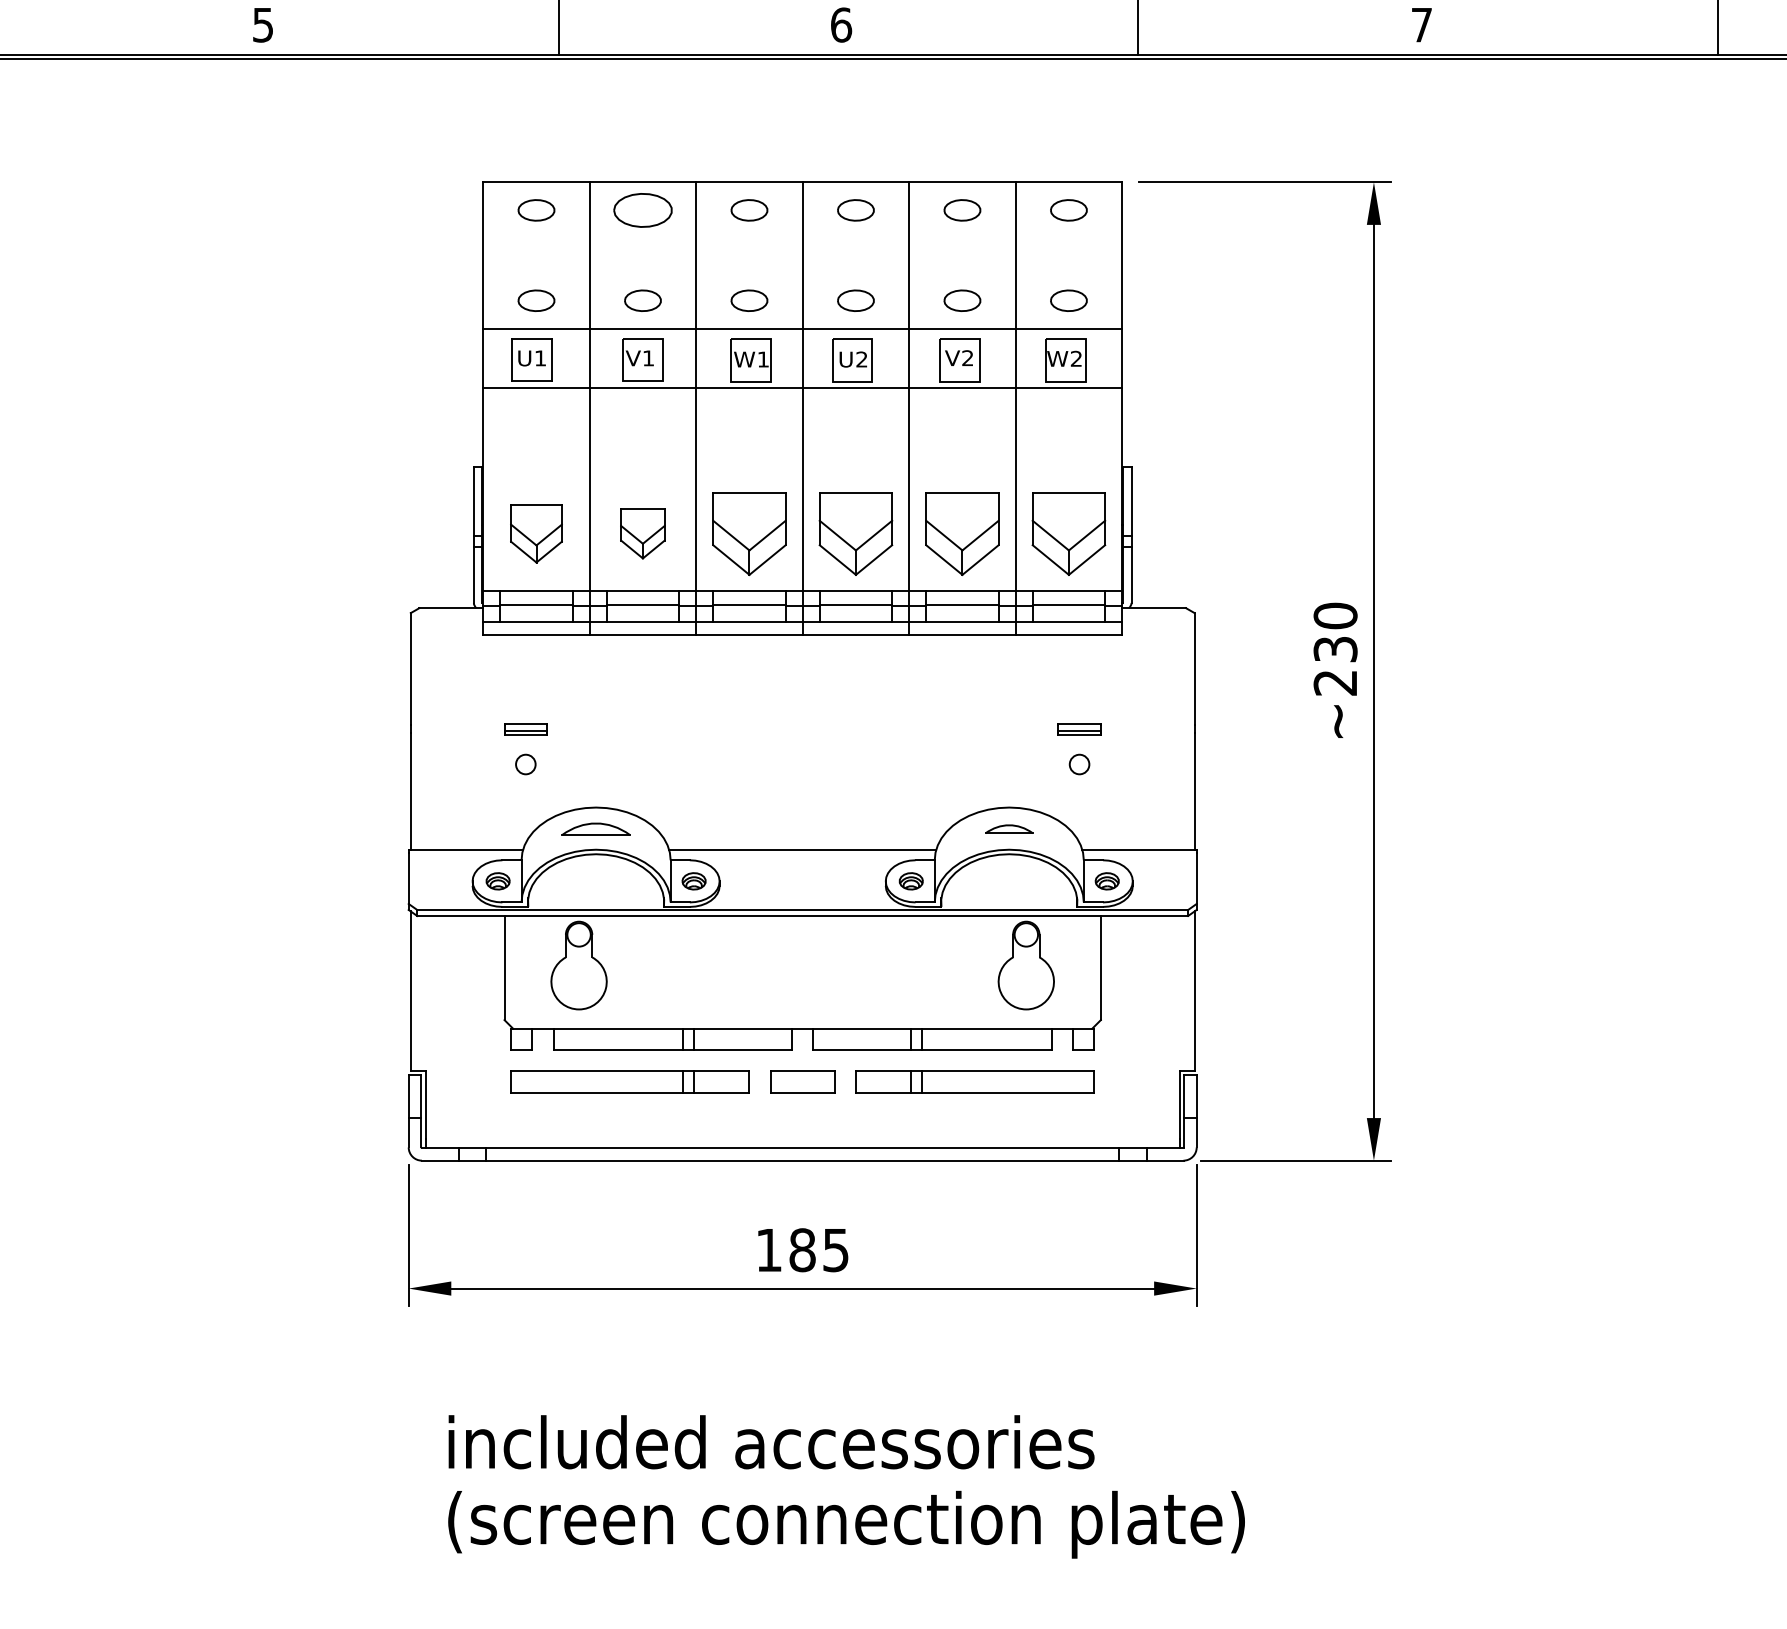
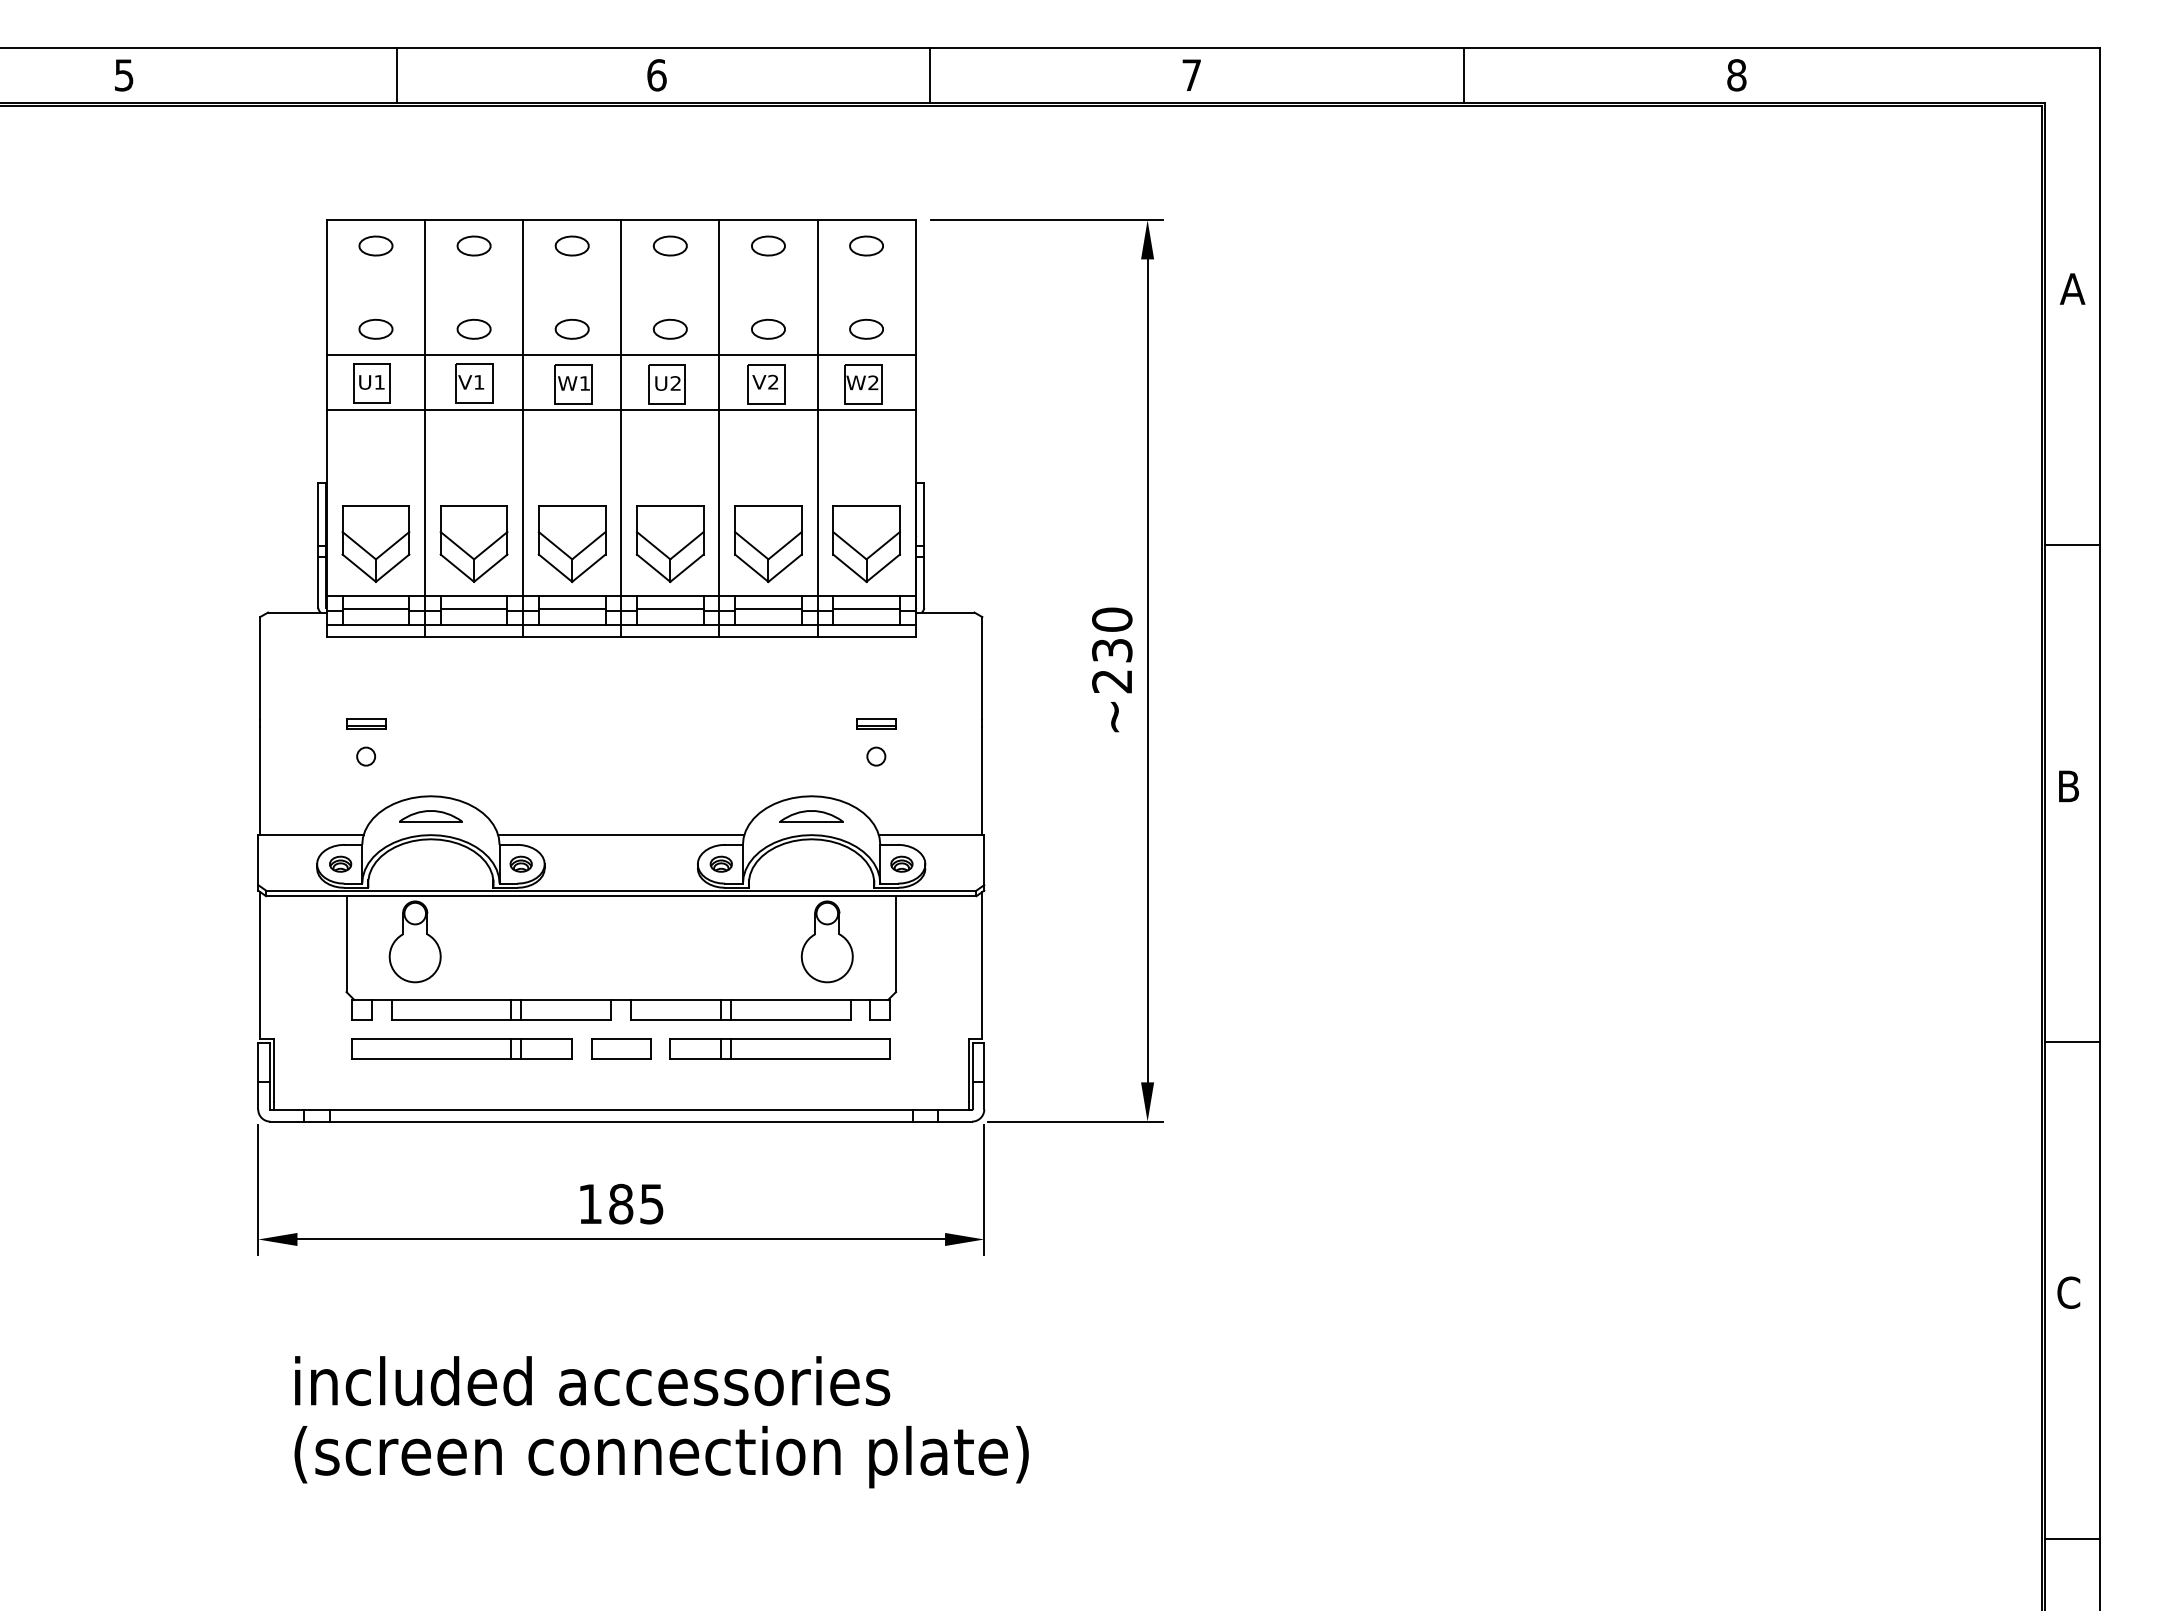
part: (642, 209) -> (473, 245), size x0.62
part: (535, 533) -> (375, 543), size x1.43
part: (642, 533) -> (473, 543), size x1.67
part: (1009, 829) -> (811, 816), size x1.43

